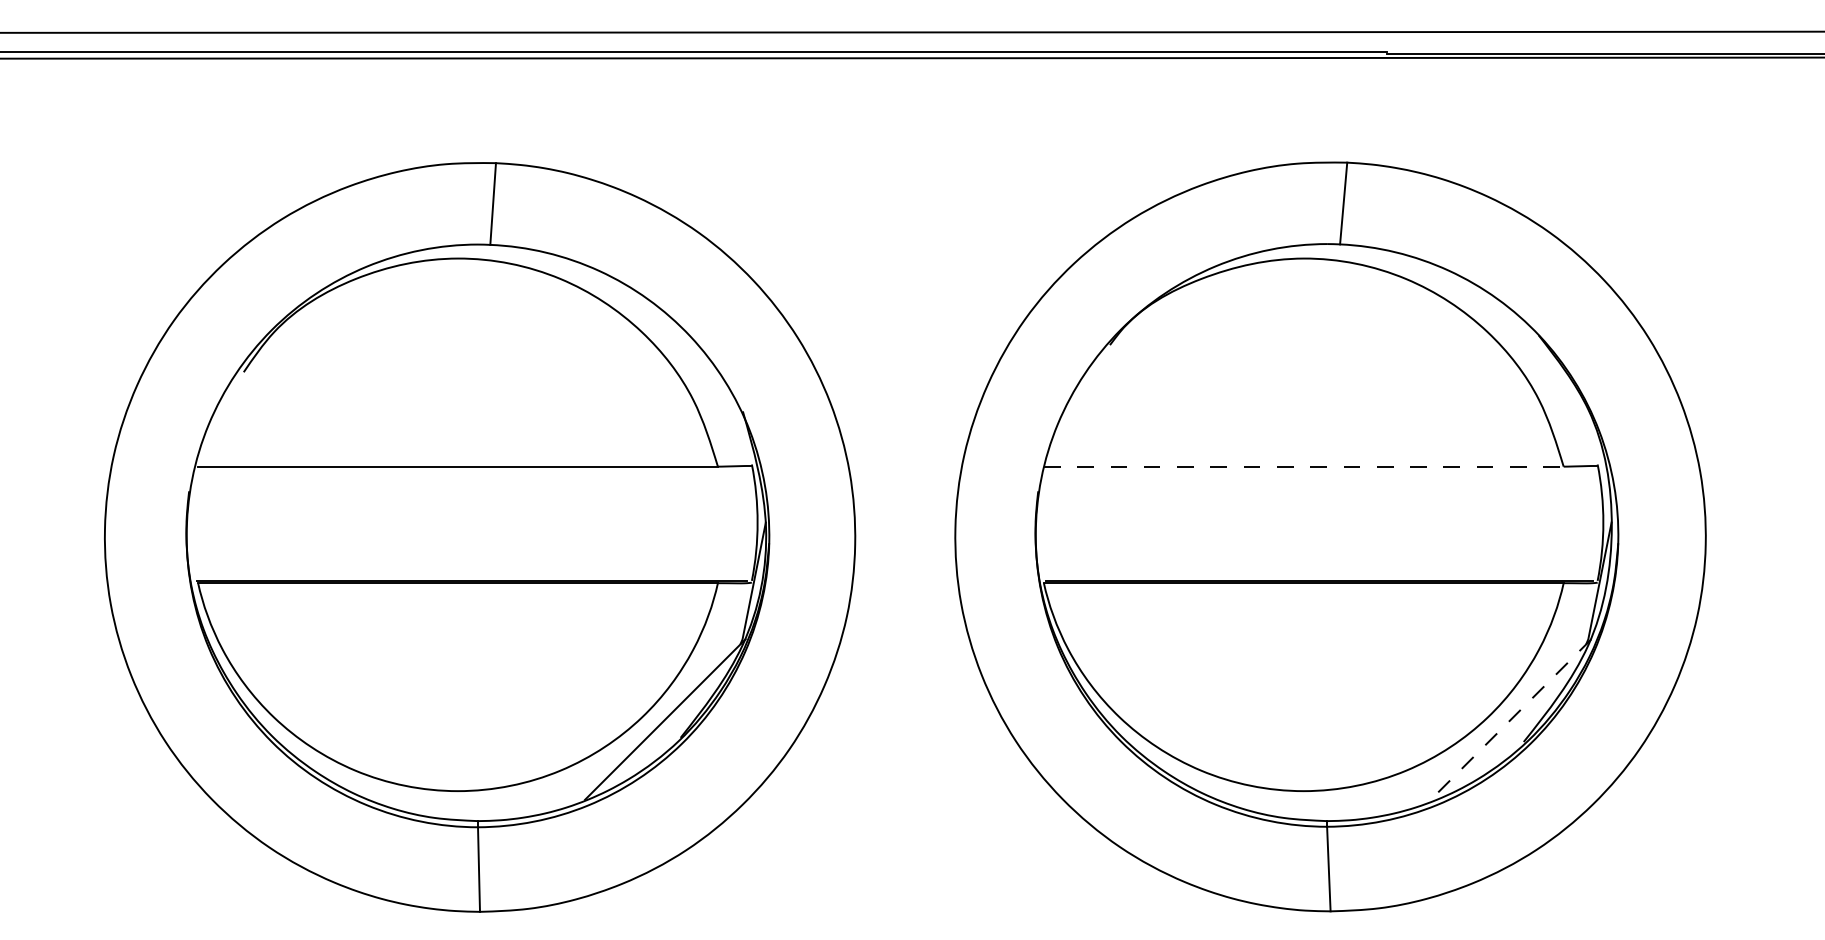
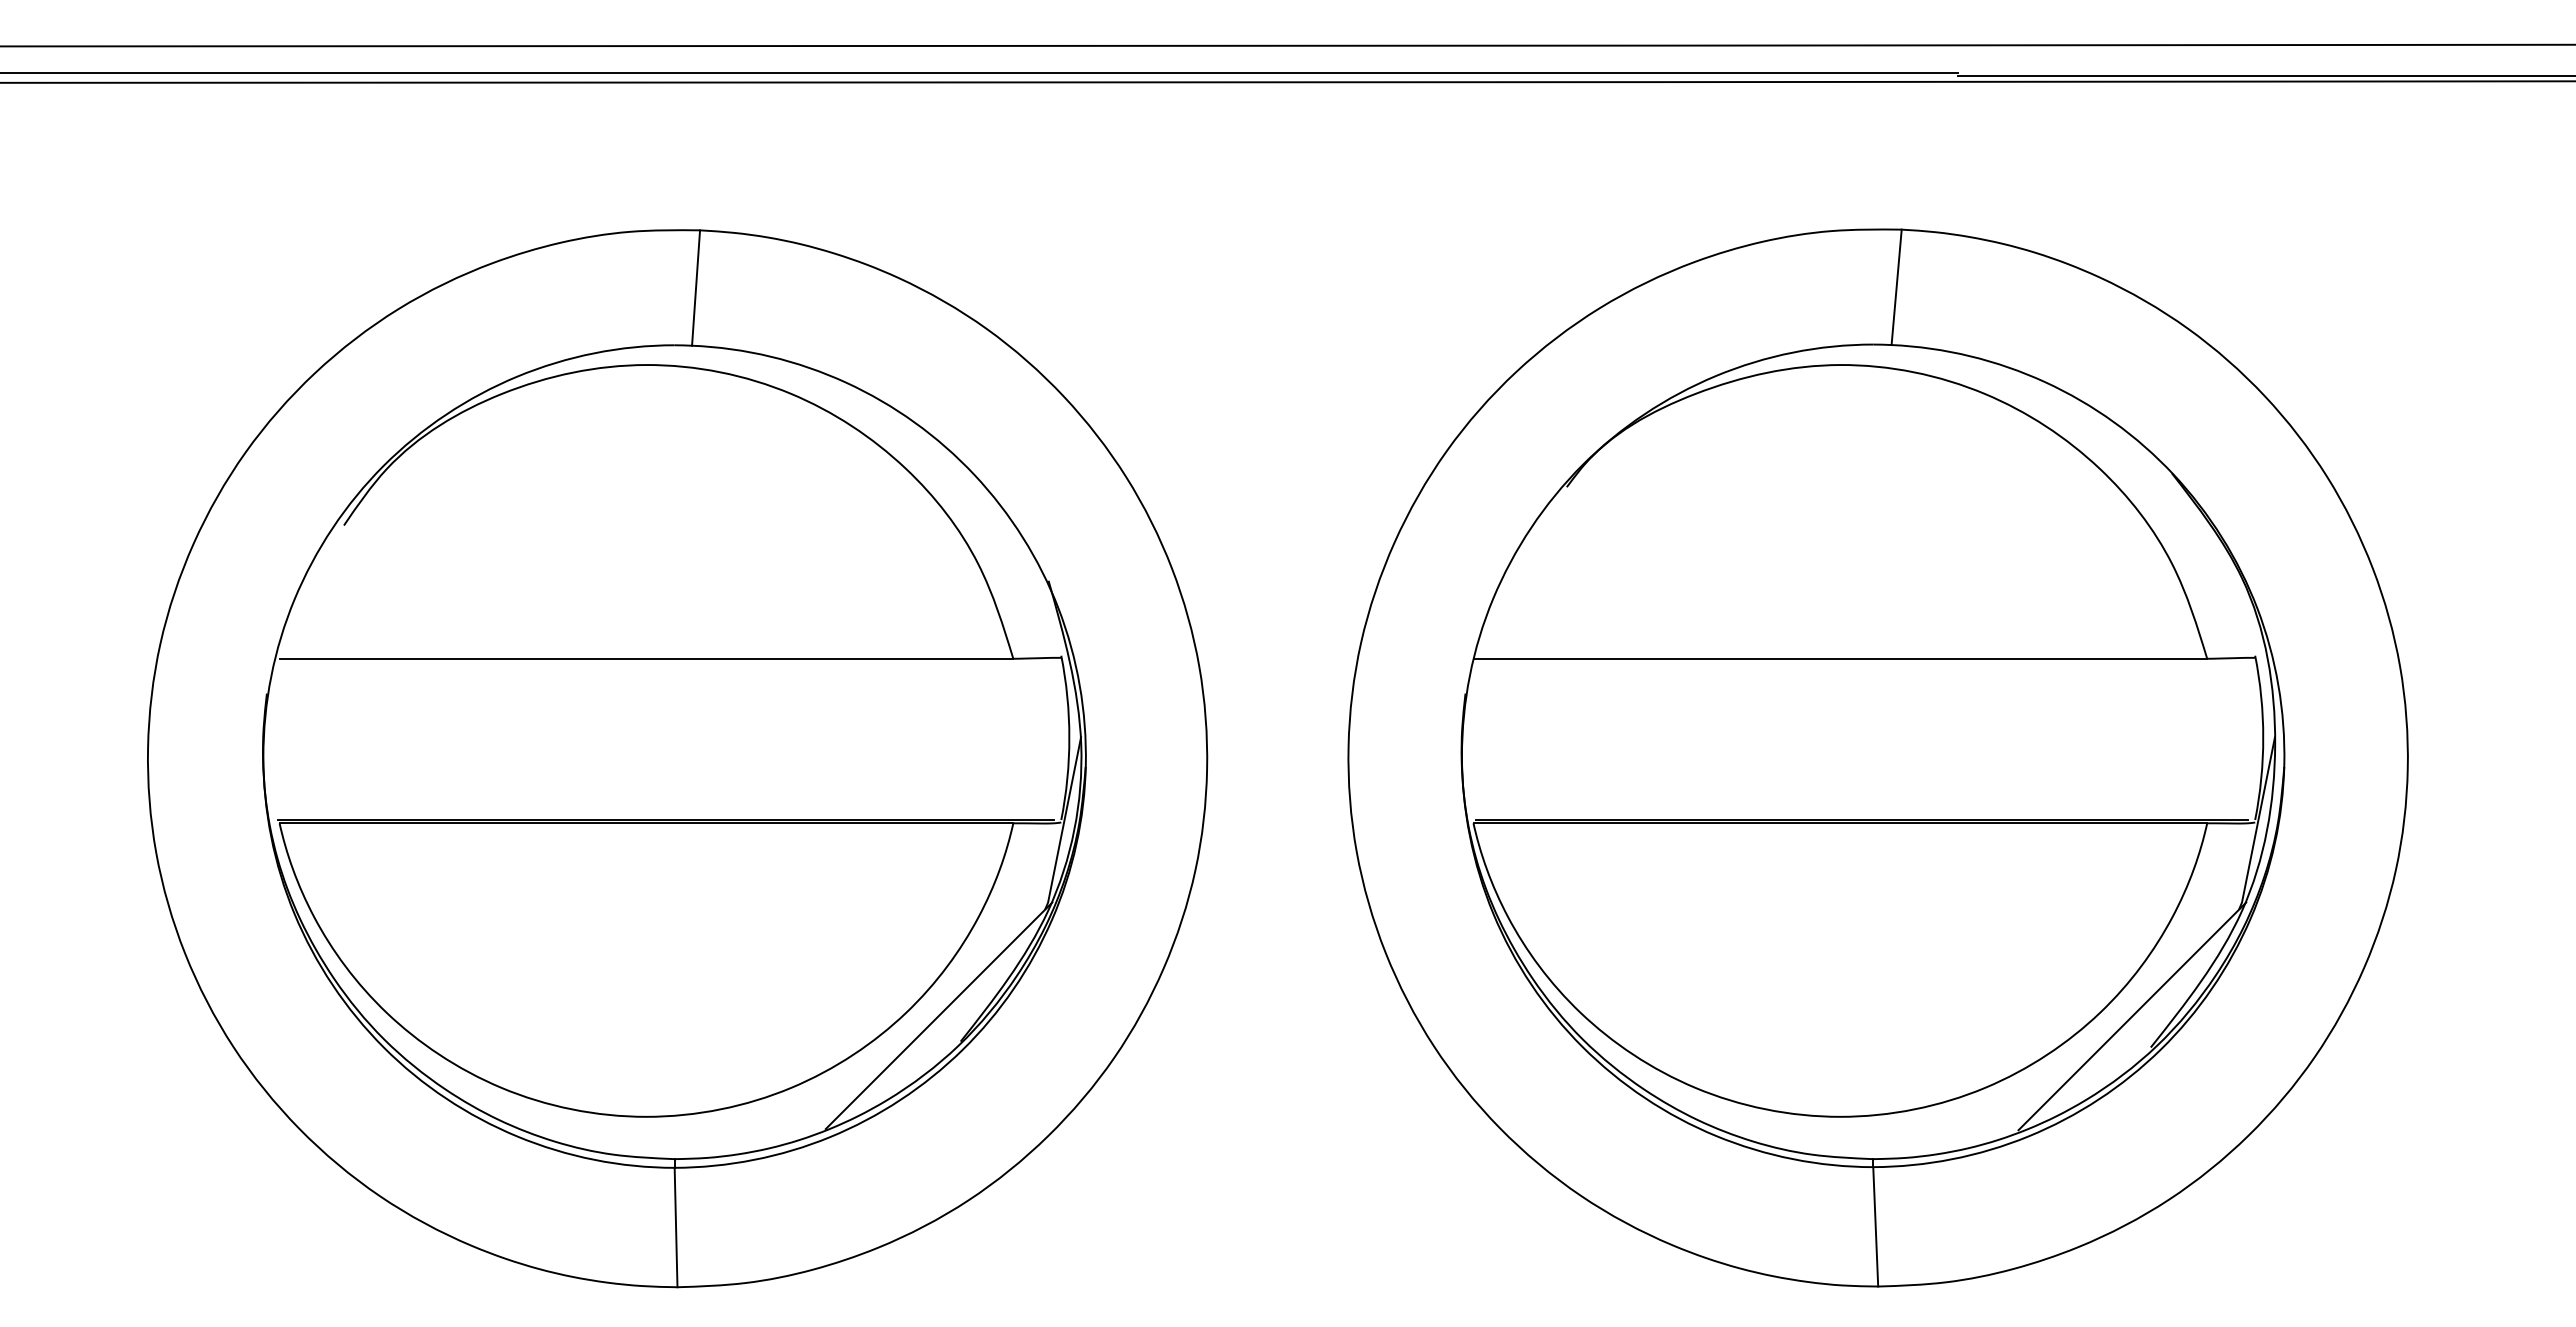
line: (1303, 466) -> (1840, 658), dashed -> solid
line: (1510, 720) -> (2132, 1016), dashed -> solid

